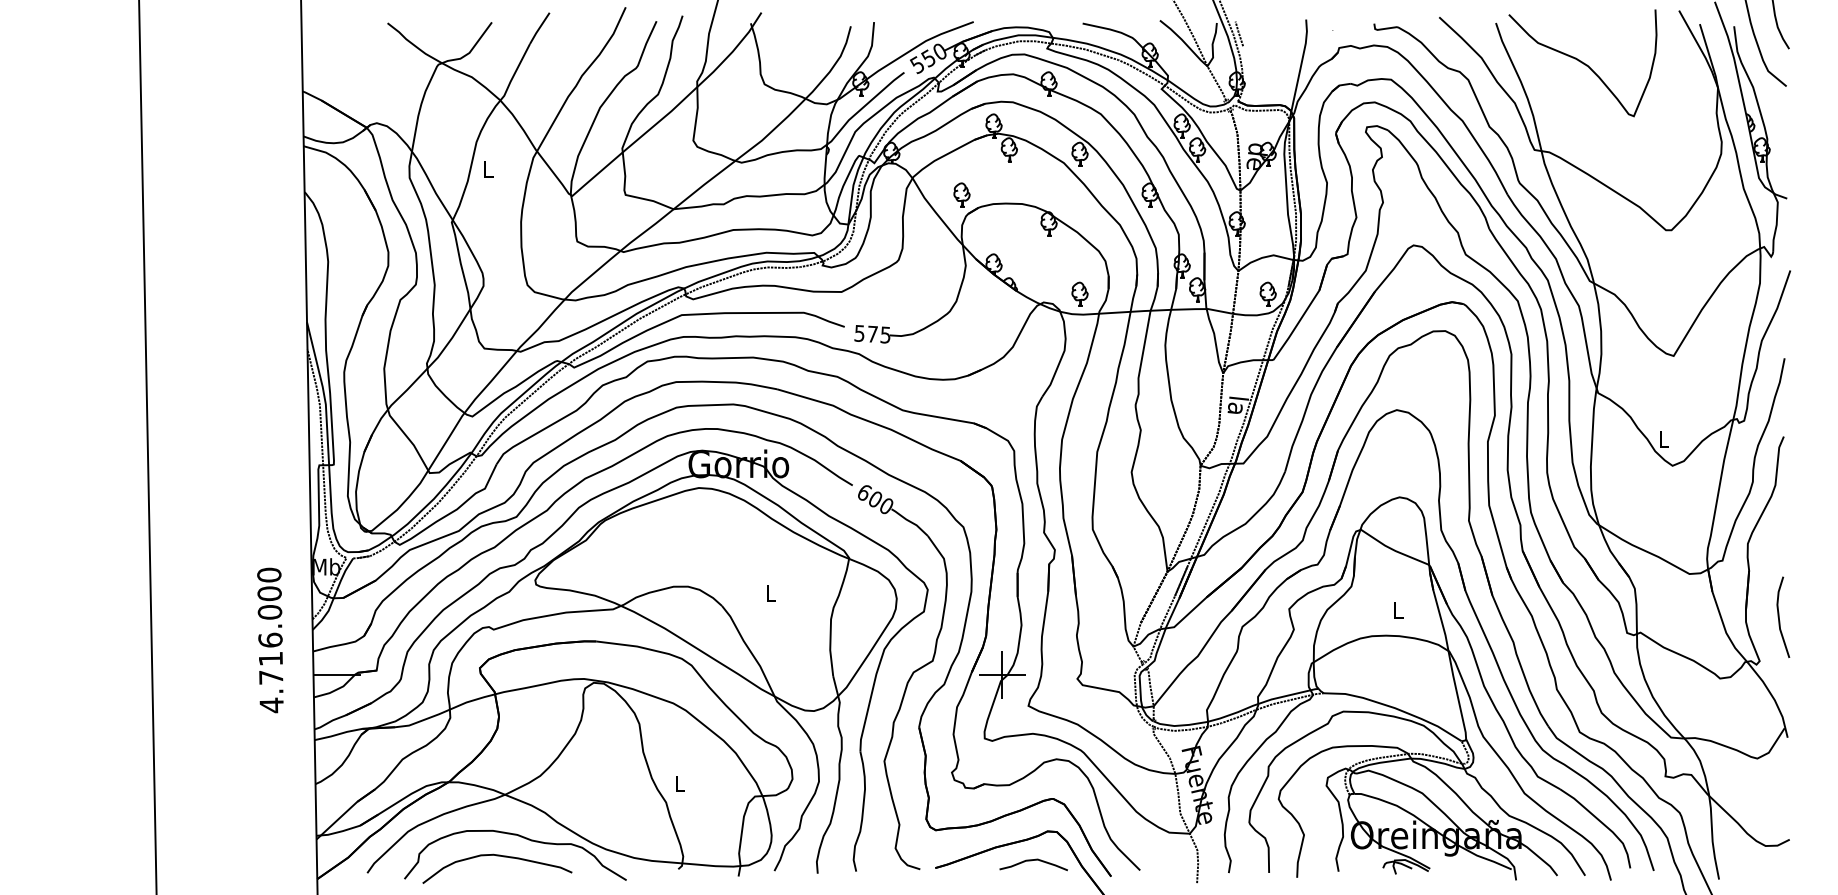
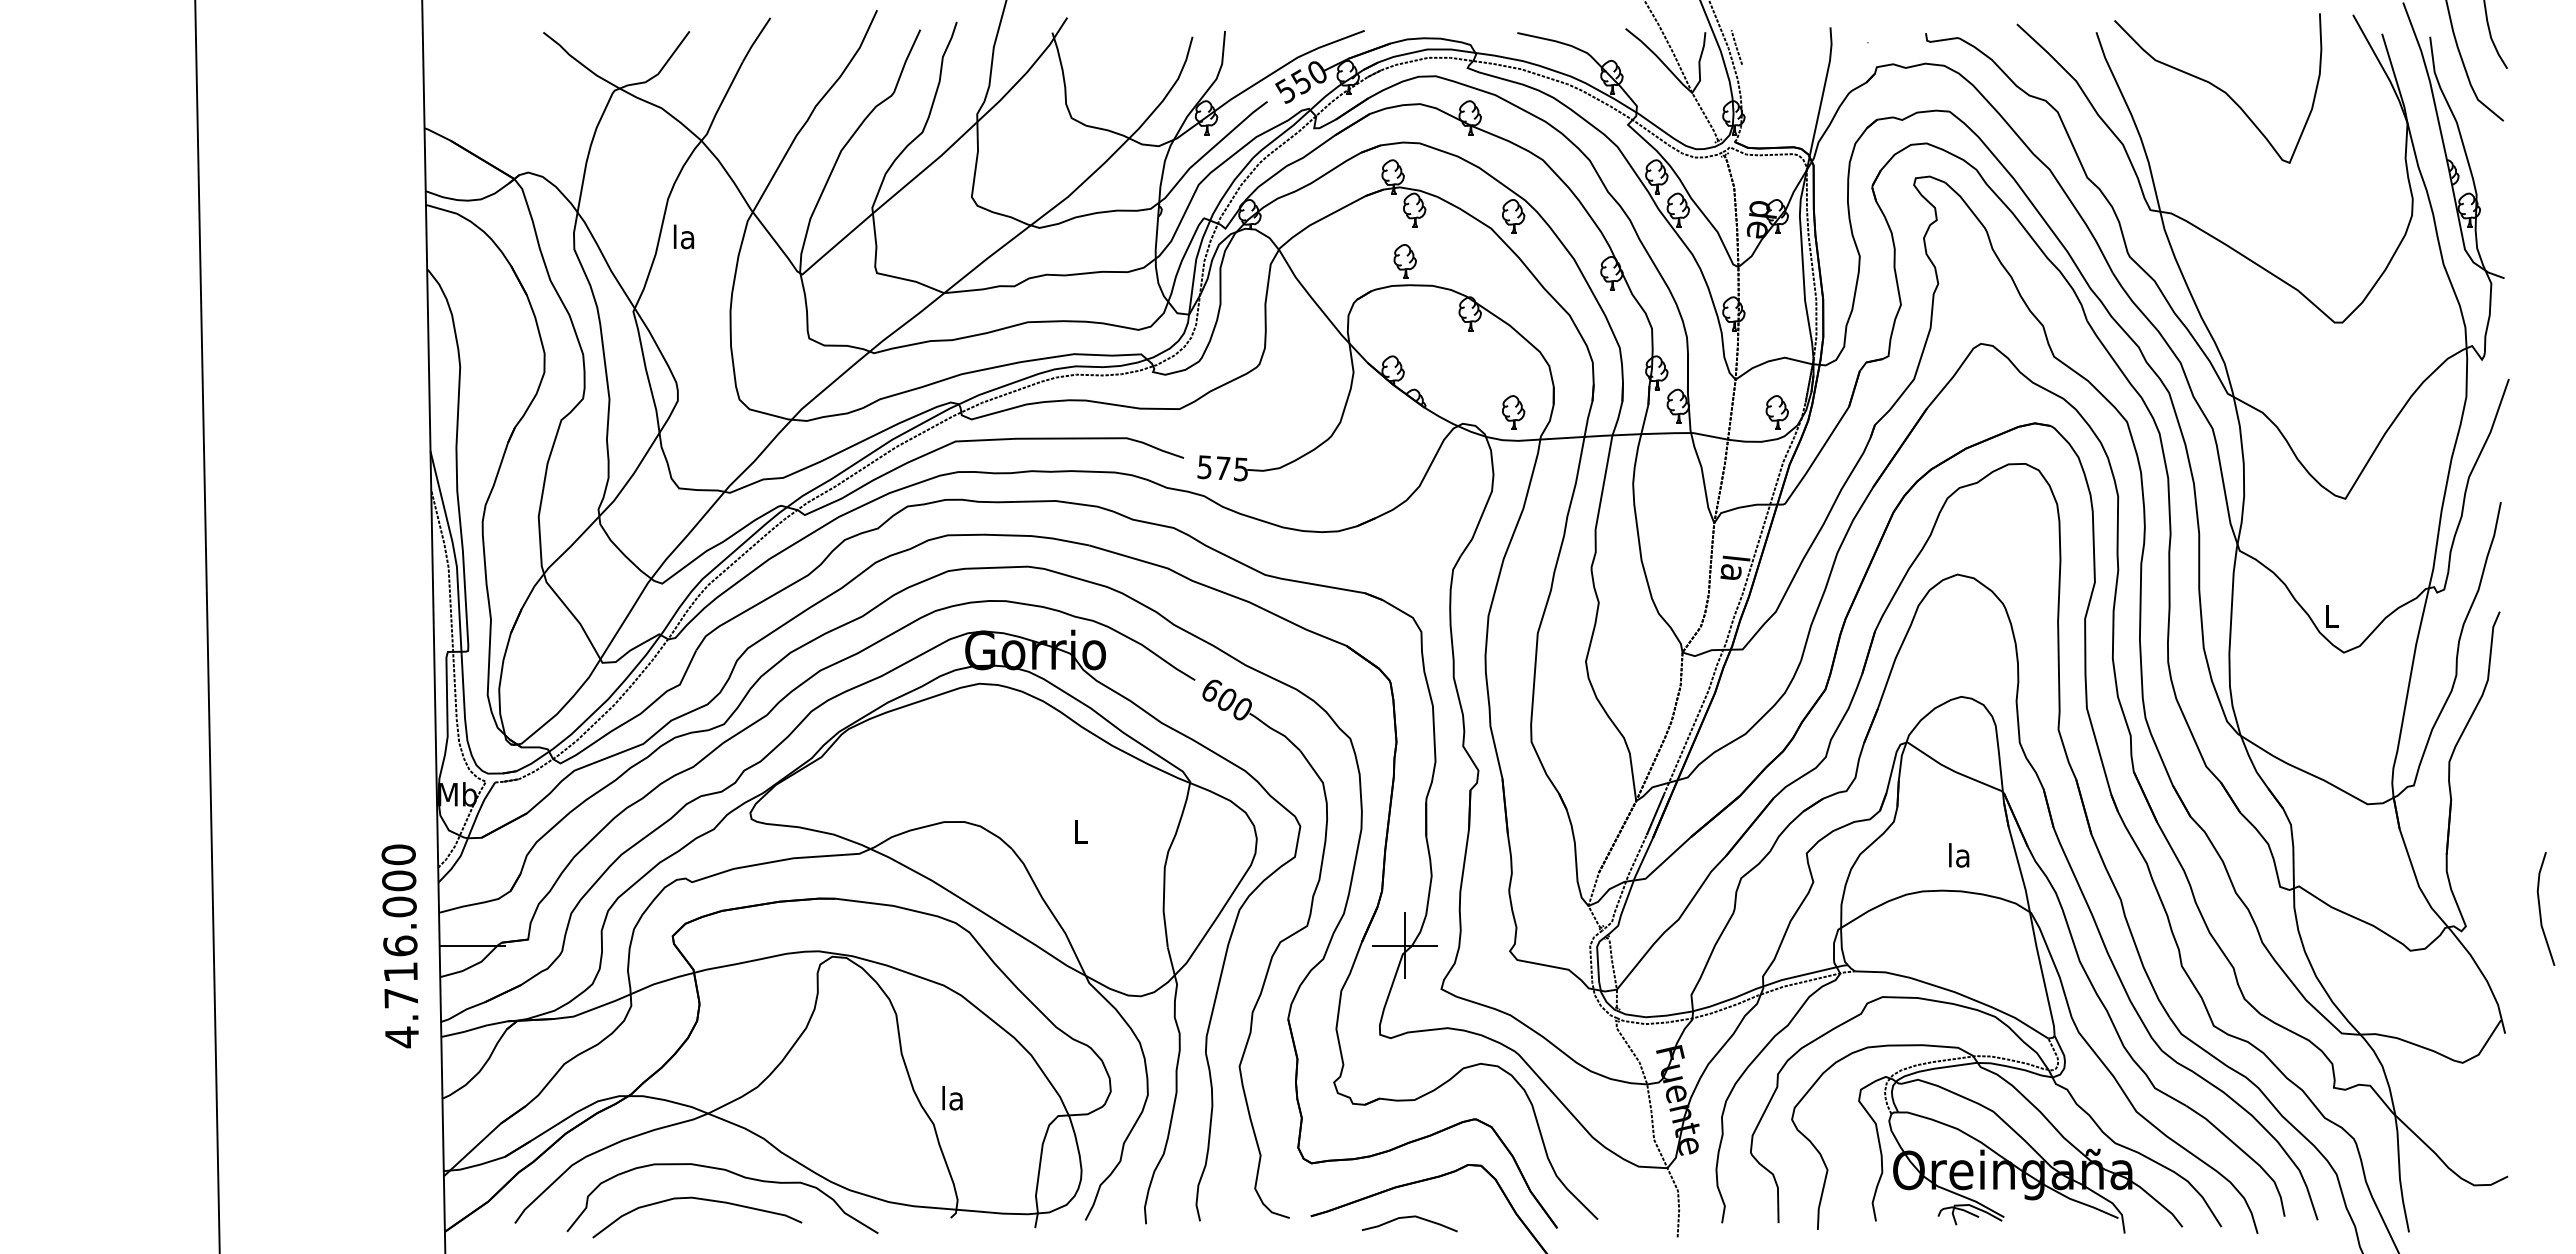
text: (487, 168) -> (683, 236), L -> la
part: (961, 195) -> (1404, 261), moved
text: (1398, 610) -> (1959, 855), L -> la
line: (1779, 617) -> (2540, 908), moved
text: (269, 640) -> (399, 946), moved
text: (679, 784) -> (952, 1098), L -> la
curve: (1032, 861) -> (1407, 1218), moved

